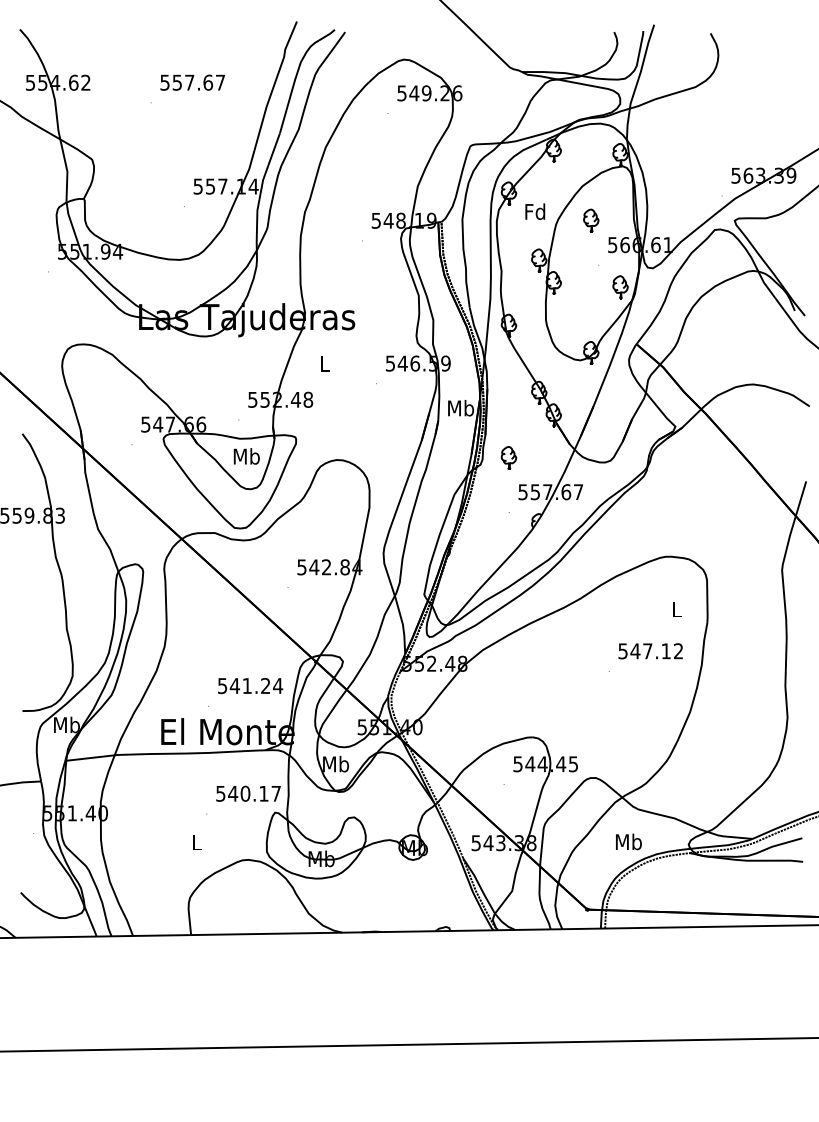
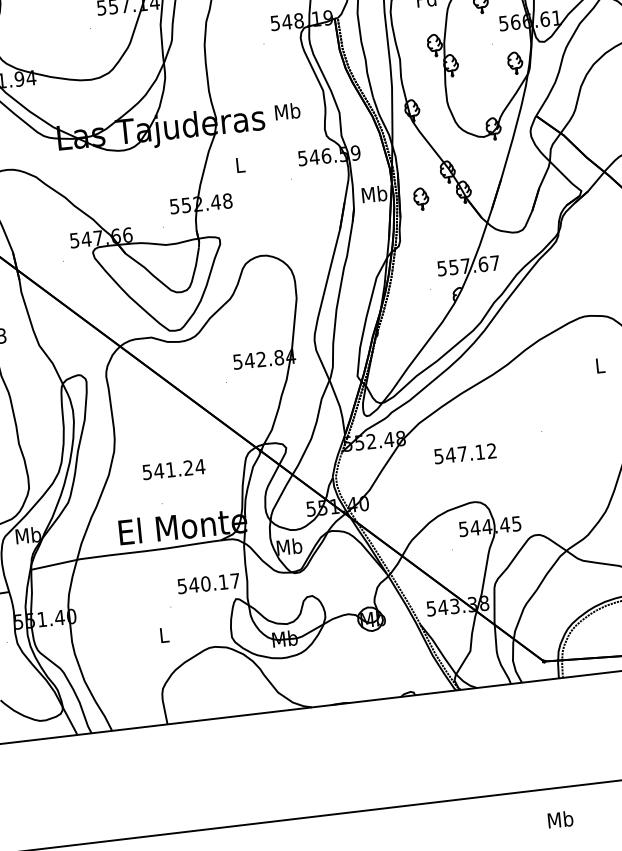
text: (246, 456) -> (287, 111), moved
part: (508, 457) -> (420, 198), moved
text: (650, 651) -> (465, 453), moved
text: (250, 686) -> (174, 470), moved
text: (628, 841) -> (560, 819), moved

